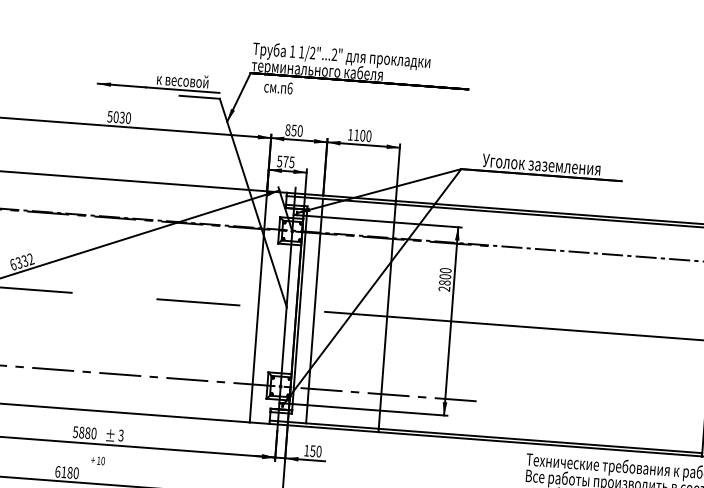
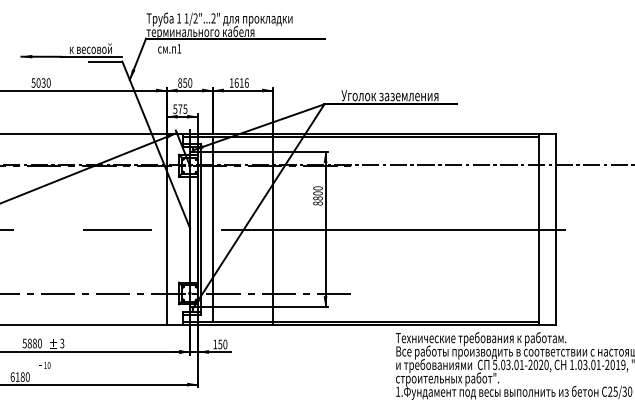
text: (290, 88) -> (179, 48), 6 -> 1
text: (362, 135) -> (241, 82), 1100 -> 1616
text: (443, 288) -> (317, 203), 2800 -> 8800

